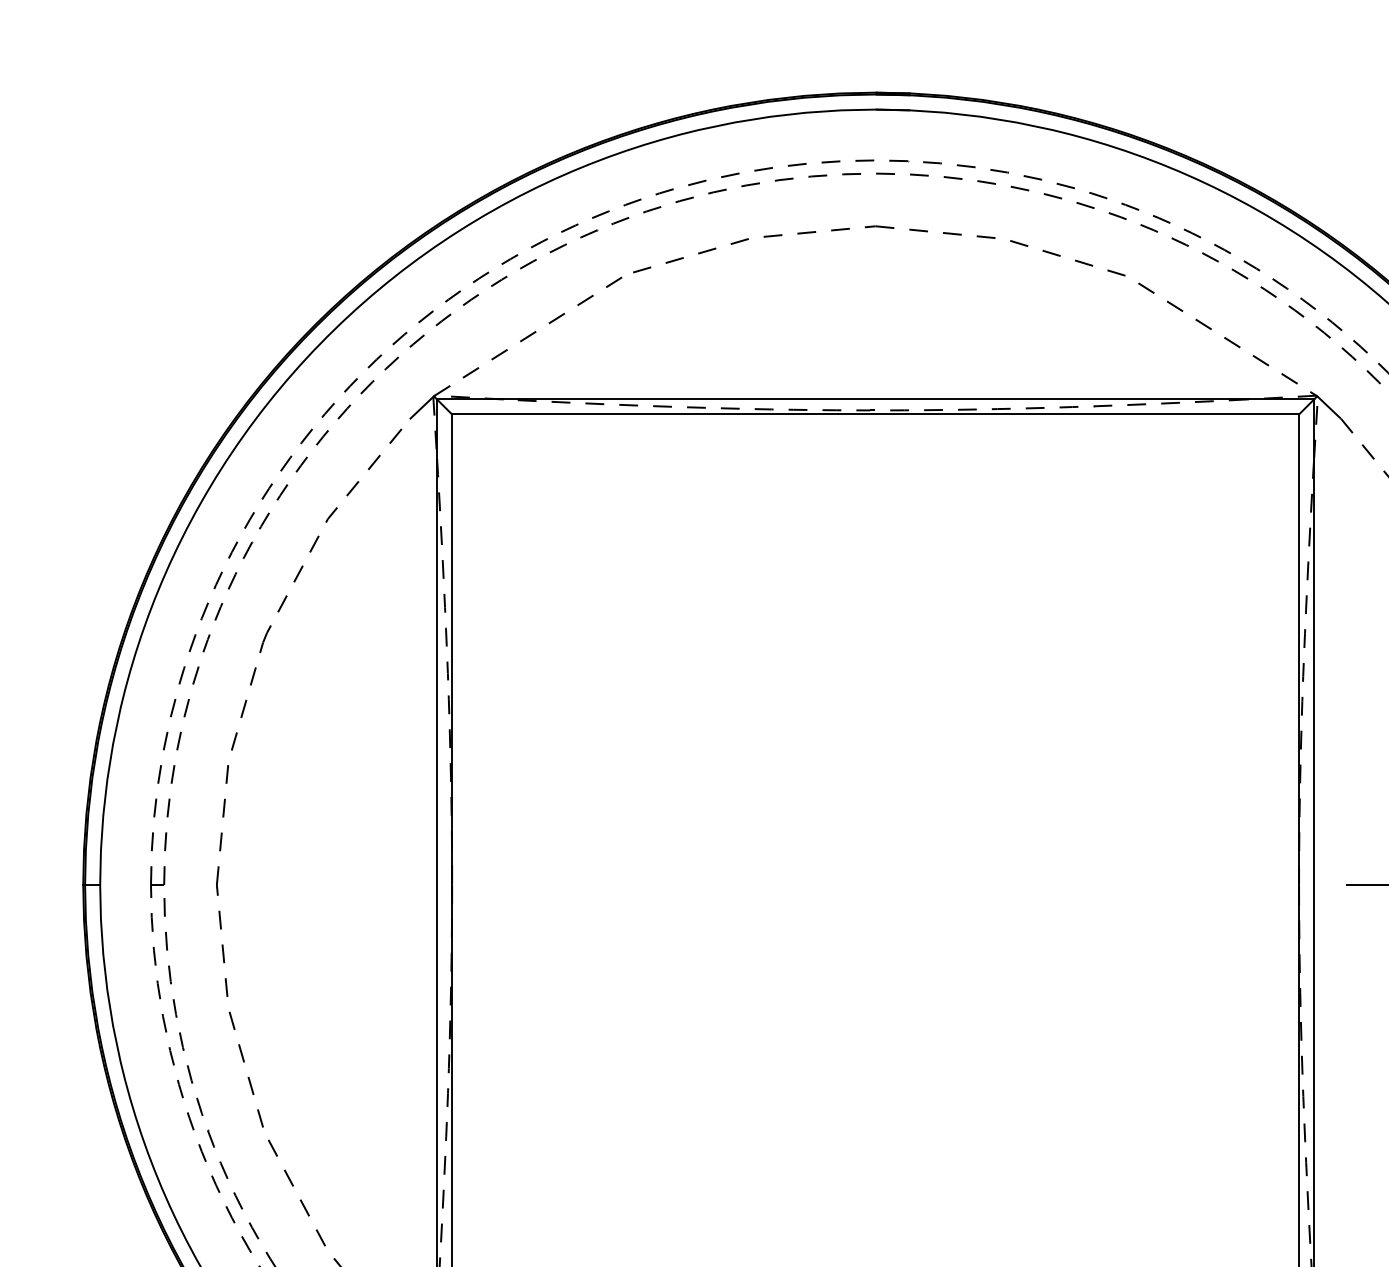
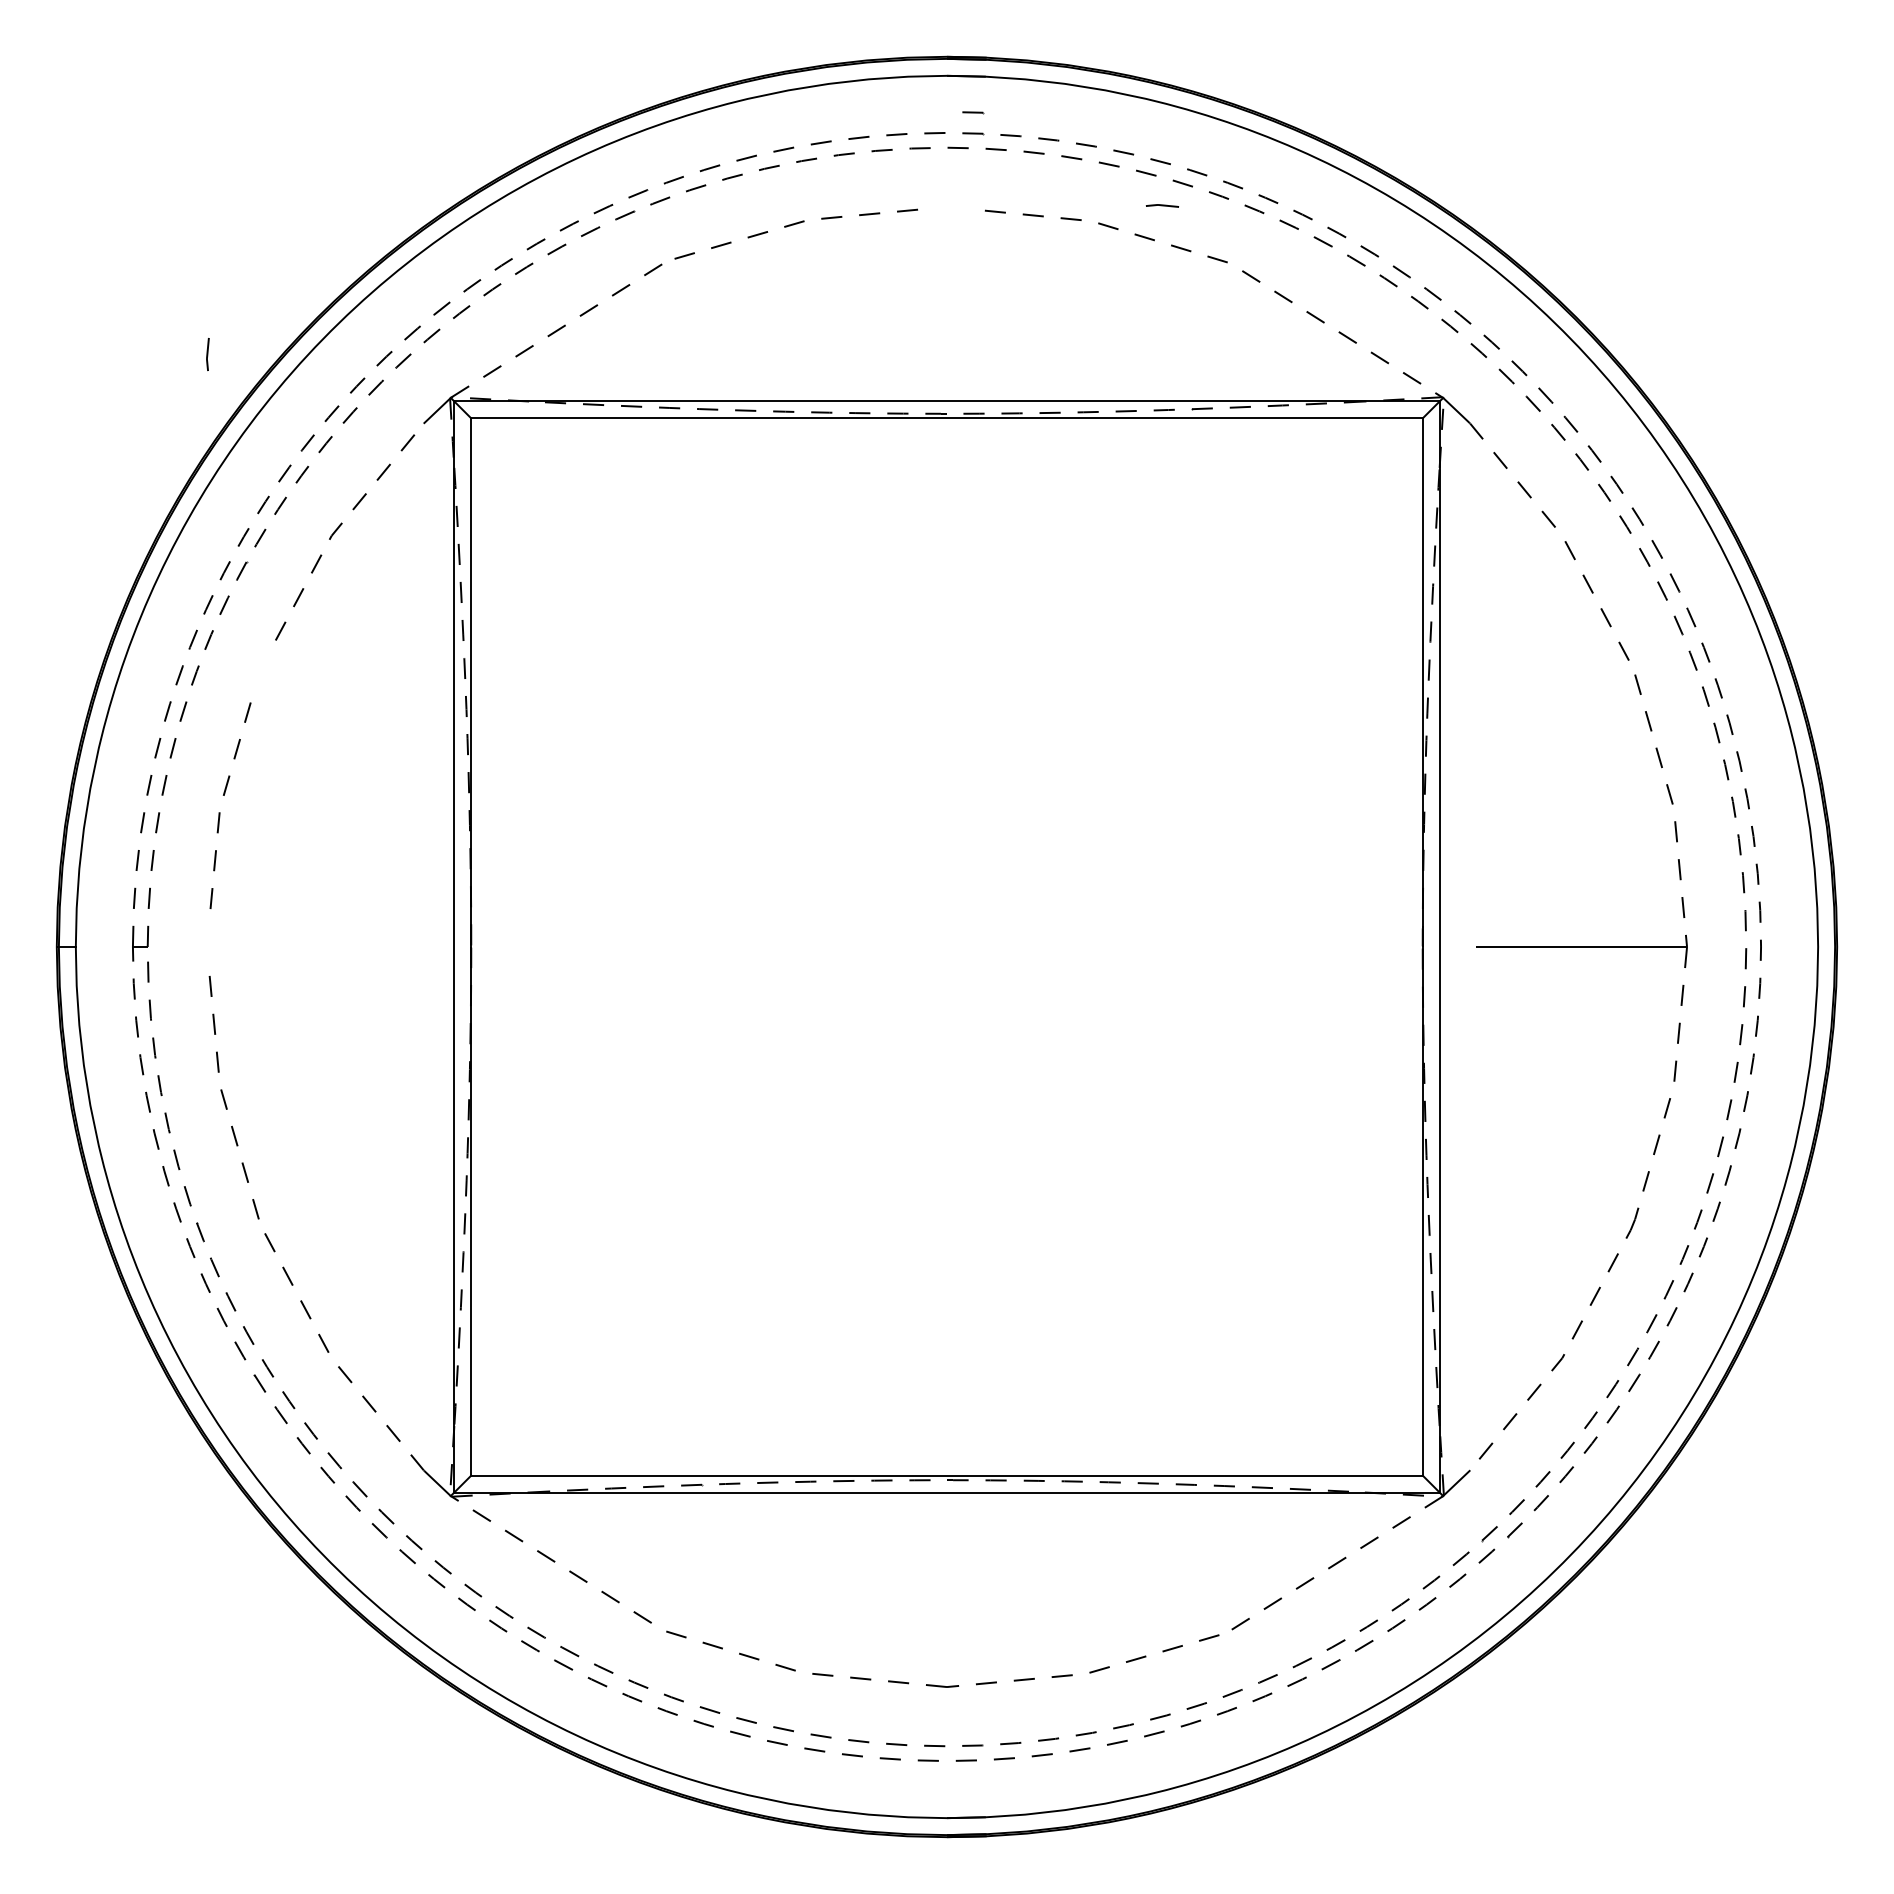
line: (899, 142) -> (973, 112), added
line: (879, 226) -> (1162, 205), moved
part: (265, 638) -> (261, 670), removed
line: (217, 881) -> (207, 354), moved

